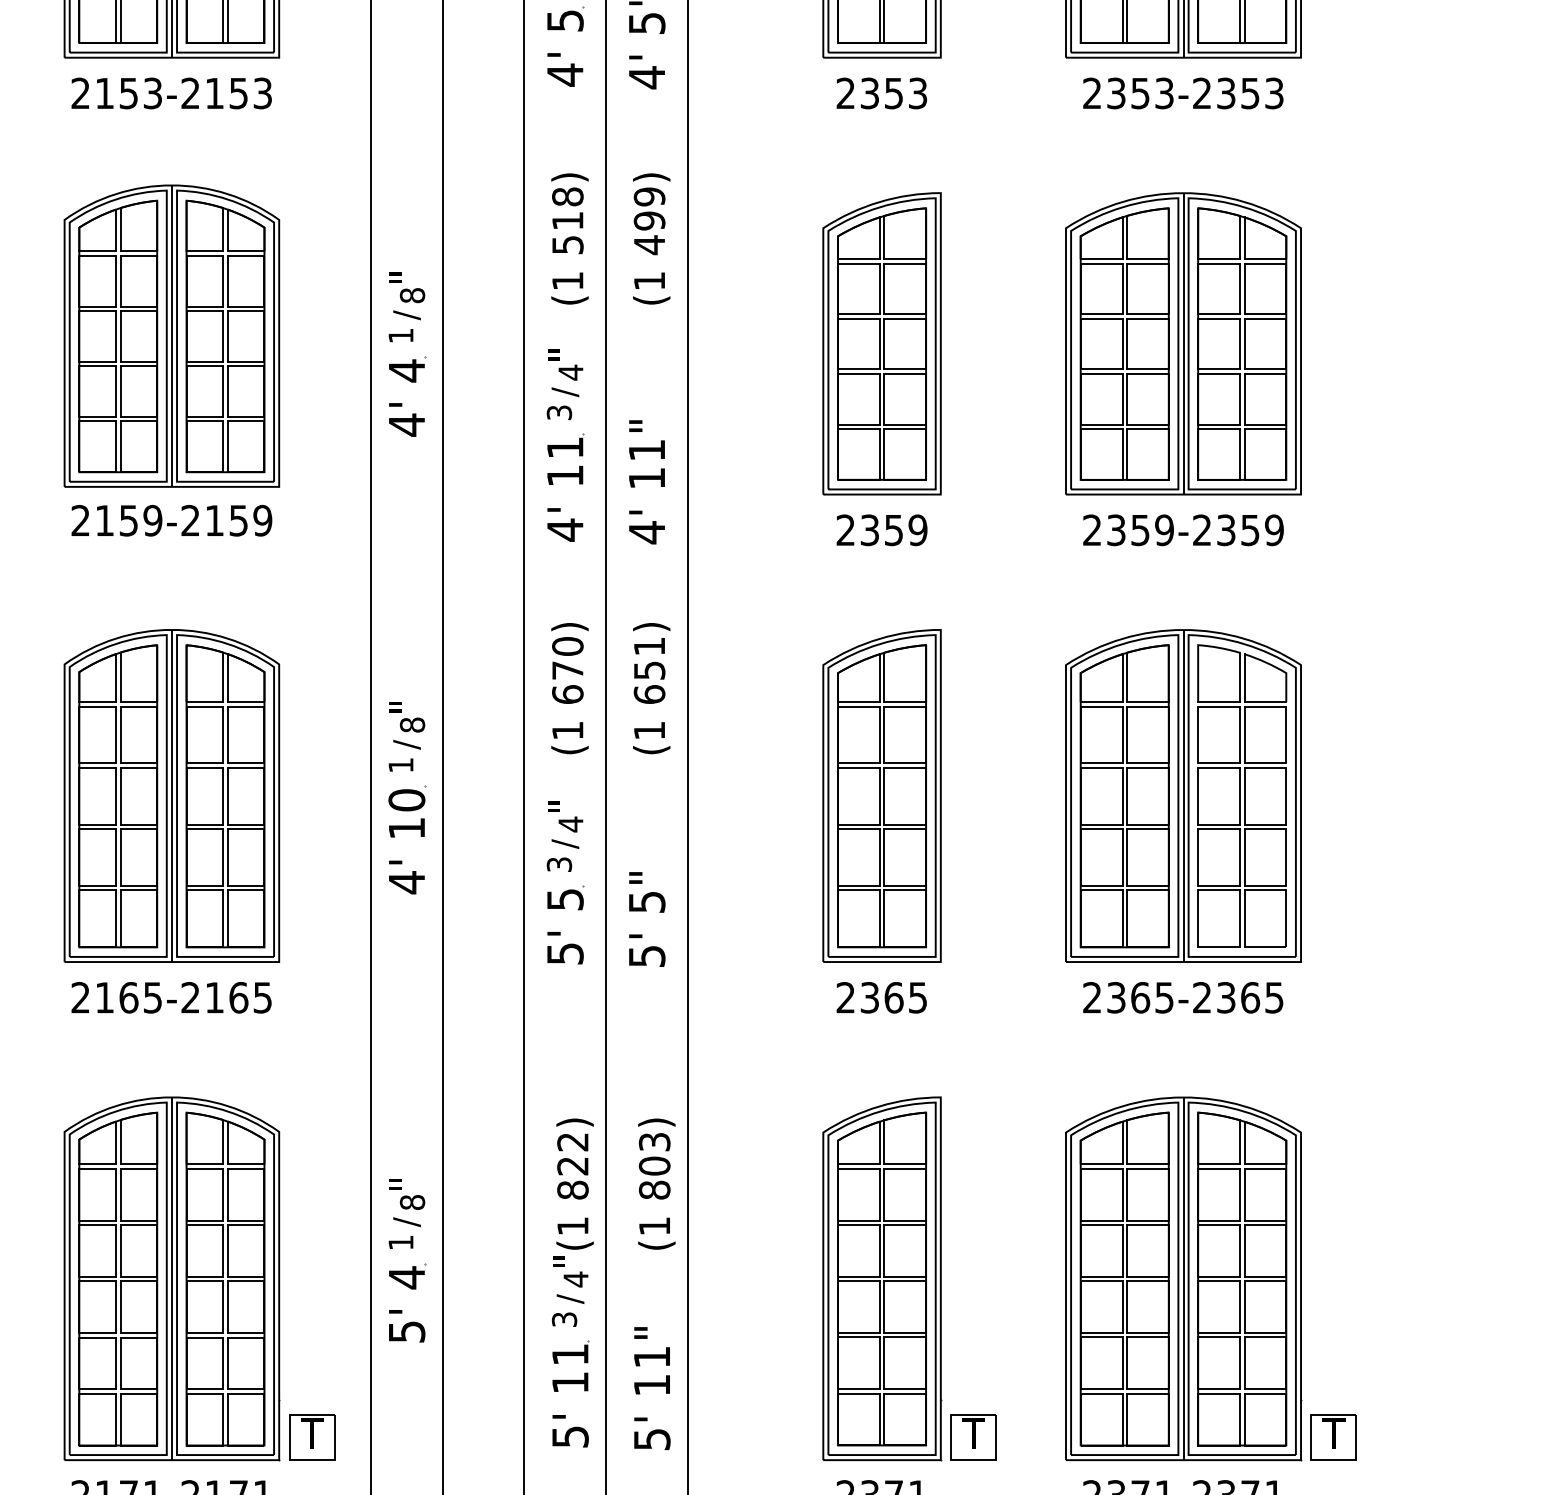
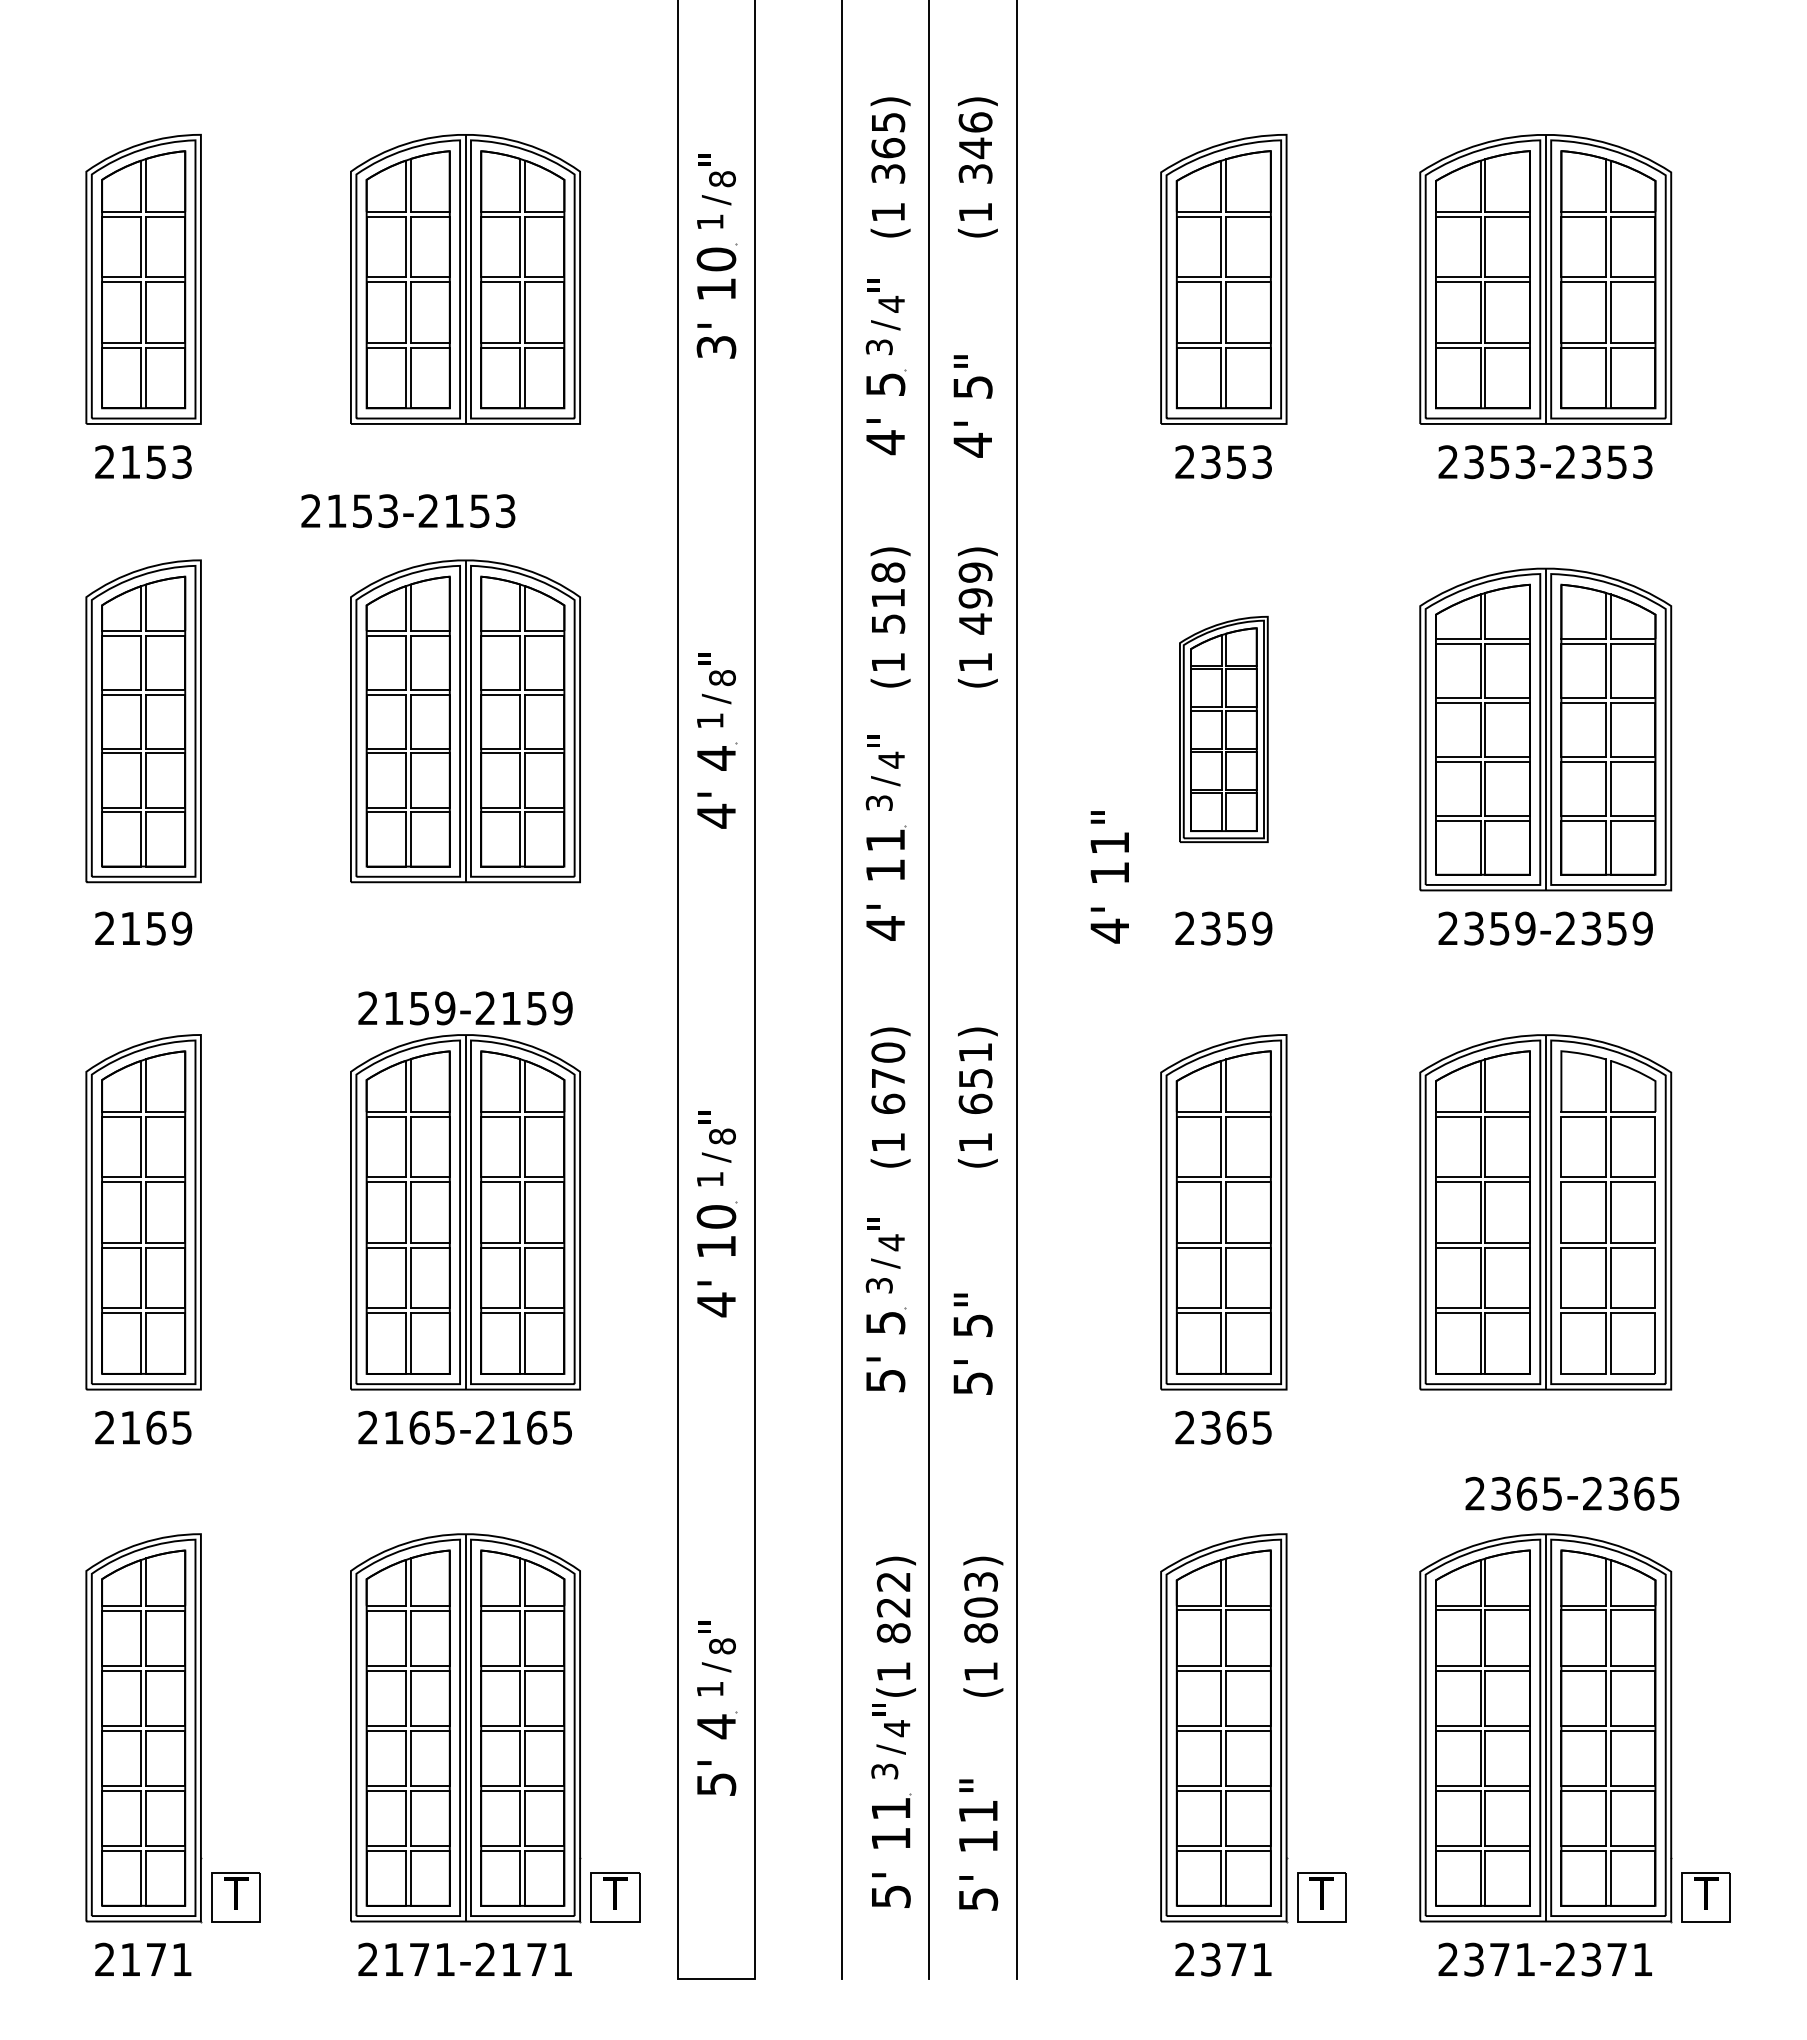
text: (171, 93) -> (408, 511), moved
part: (881, 343) -> (1223, 729), size x0.7
text: (646, 482) -> (1109, 877), moved
text: (171, 520) -> (465, 1008), moved
text: (1183, 997) -> (1572, 1493), moved

